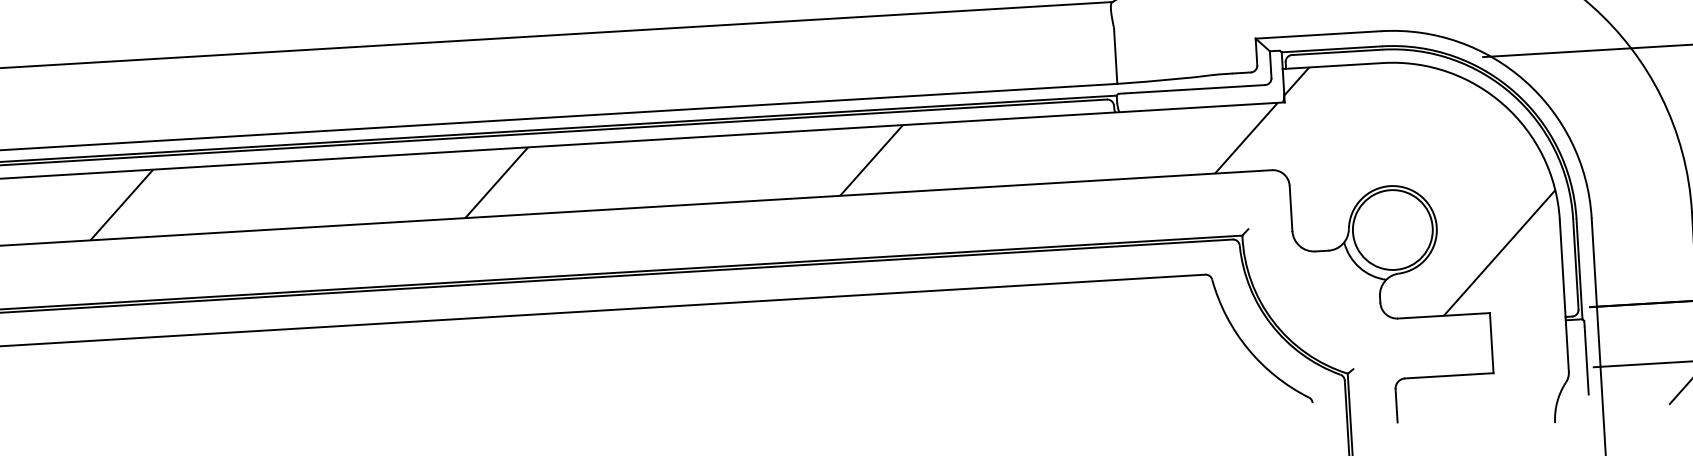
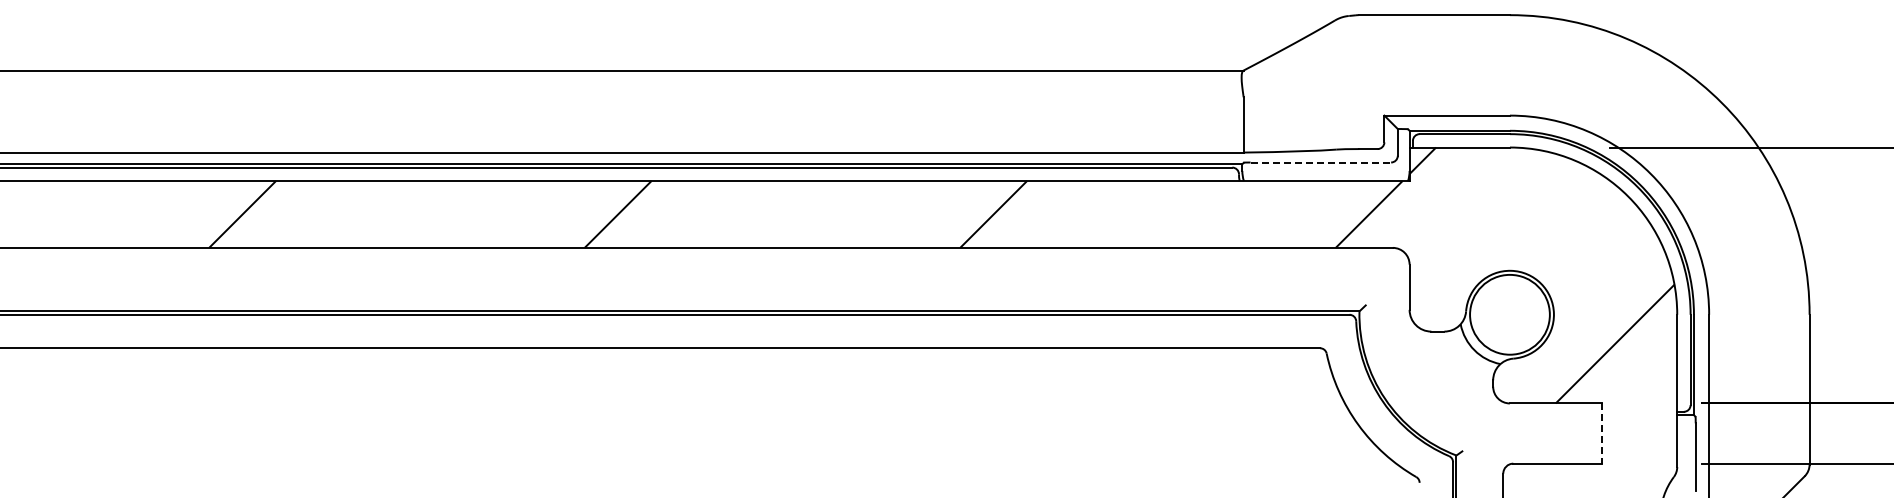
line: (1195, 89) -> (1321, 162), solid -> dashed
line: (1491, 344) -> (1601, 434), solid -> dashed

